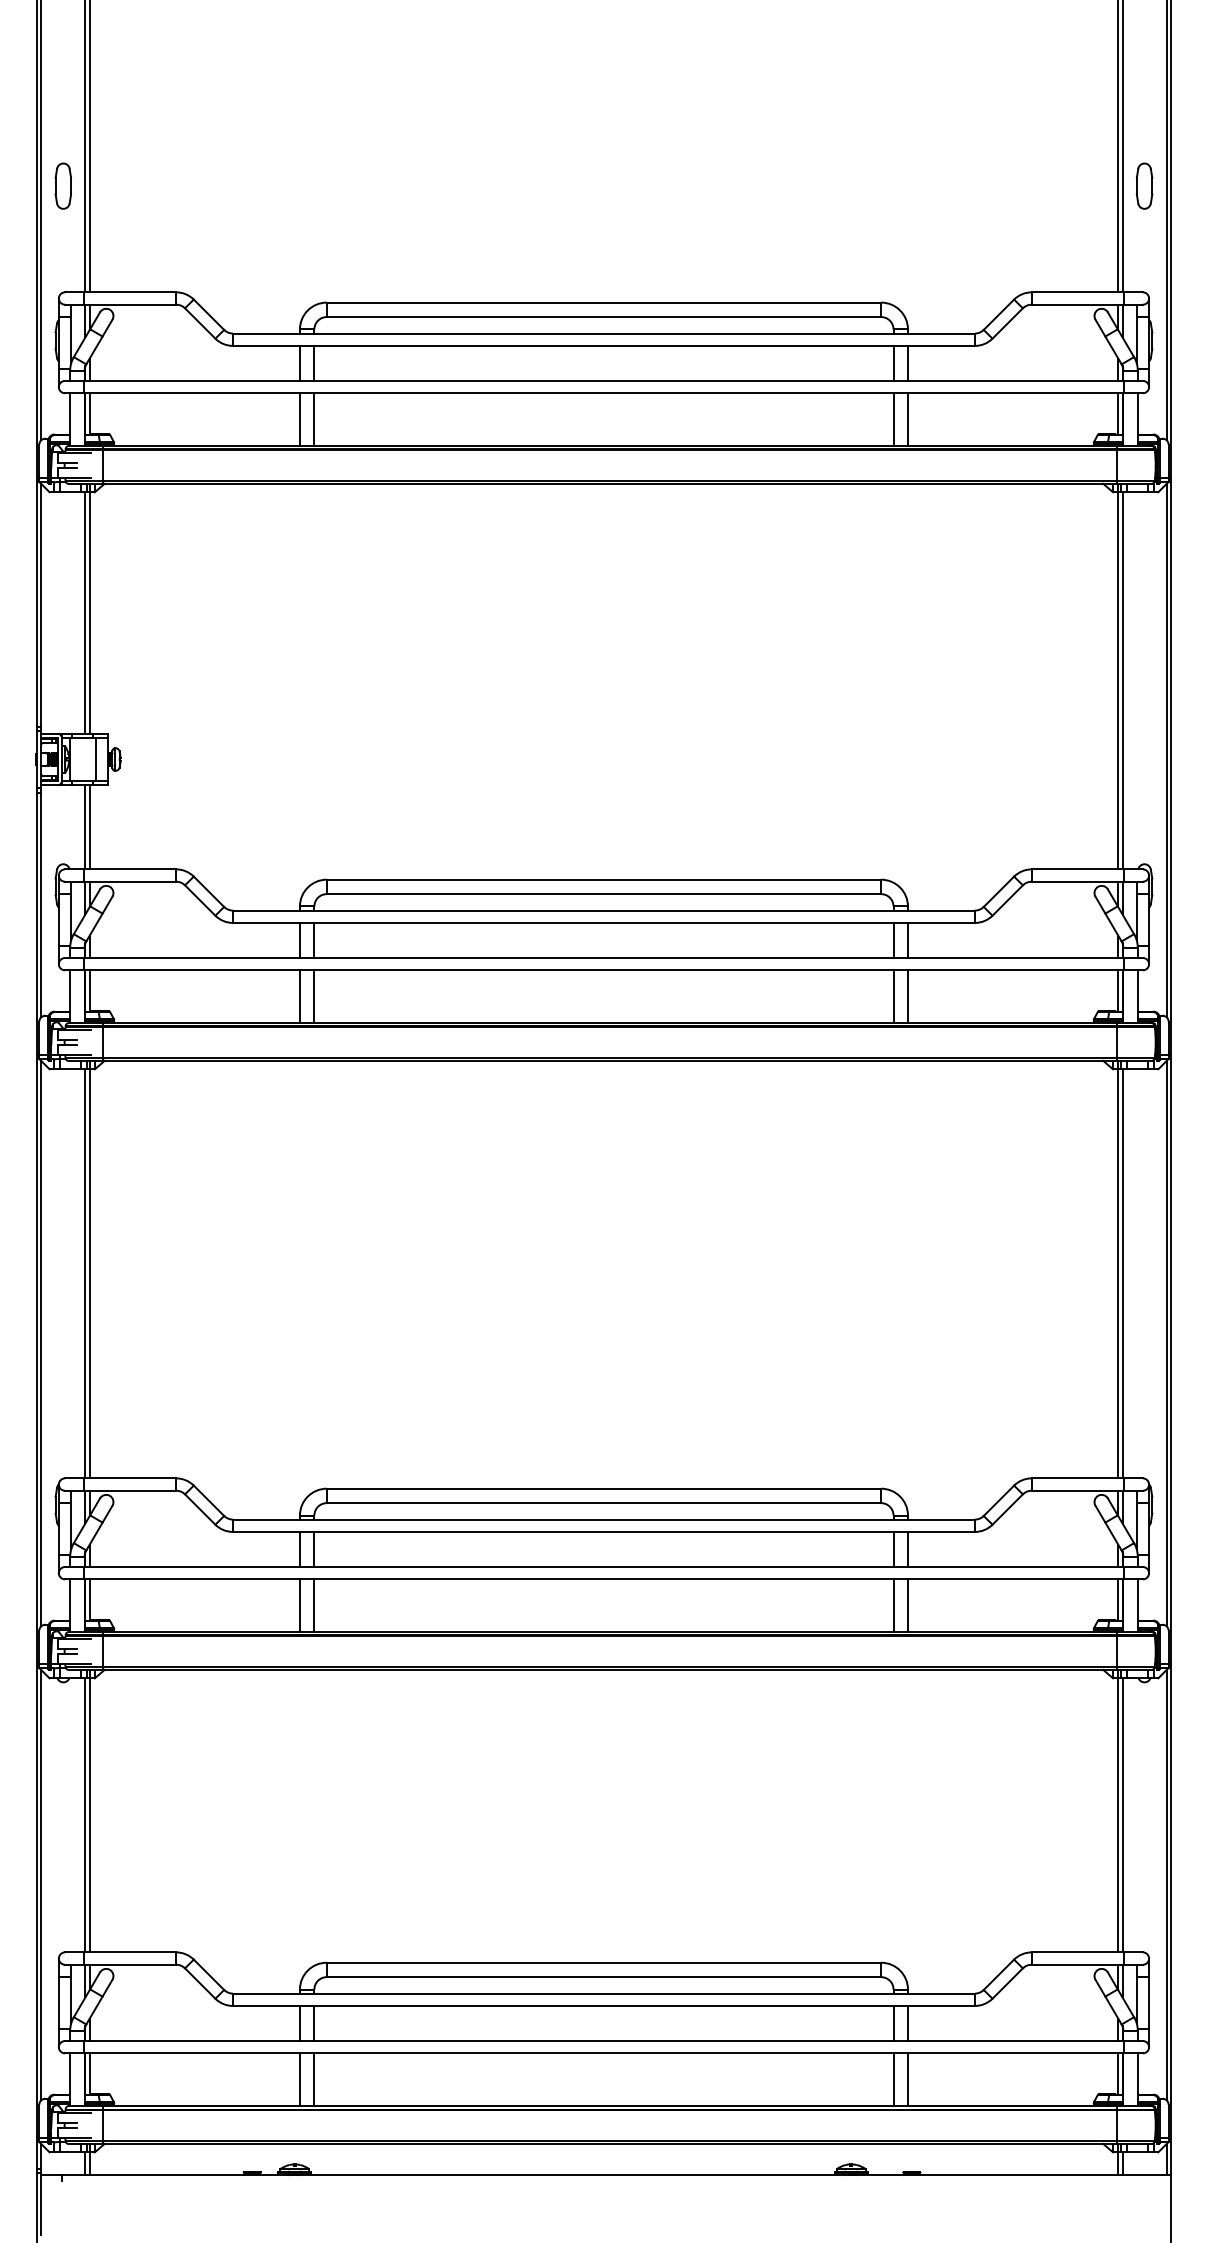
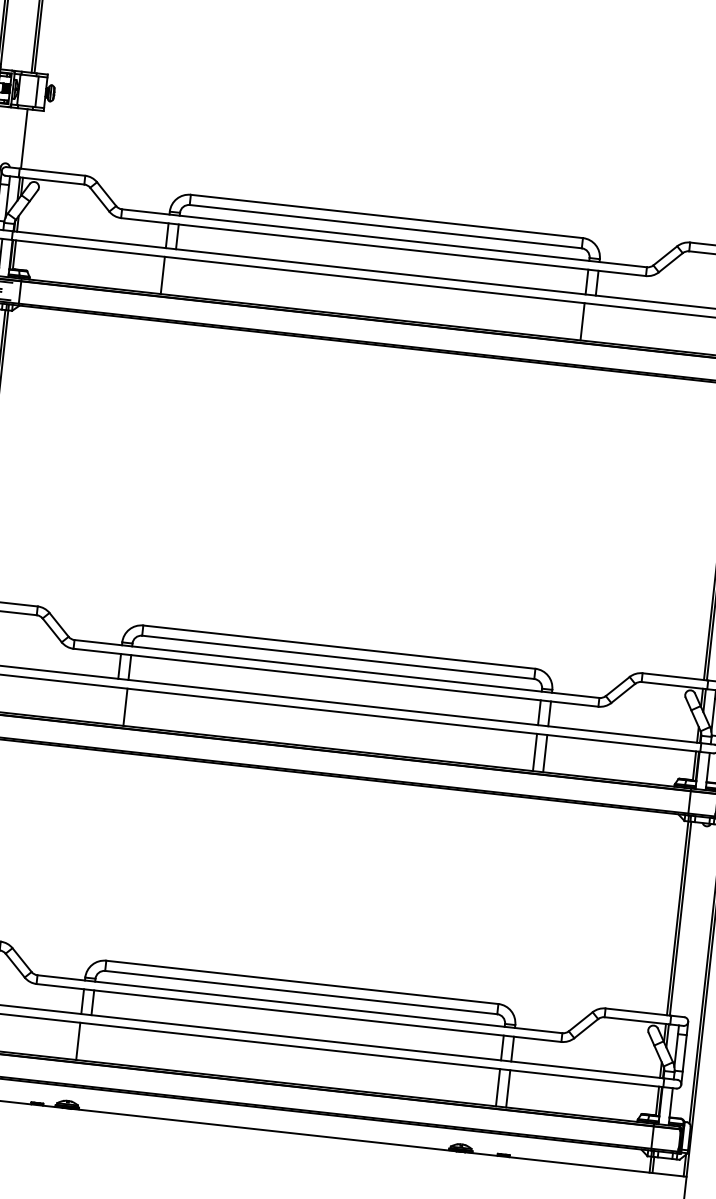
line: (89, 827) -> (27, 139), removed
line: (314, 996) -> (173, 276), removed
line: (907, 996) -> (592, 322), removed
line: (300, 1605) -> (115, 706), removed
line: (314, 2079) -> (88, 1042), removed

